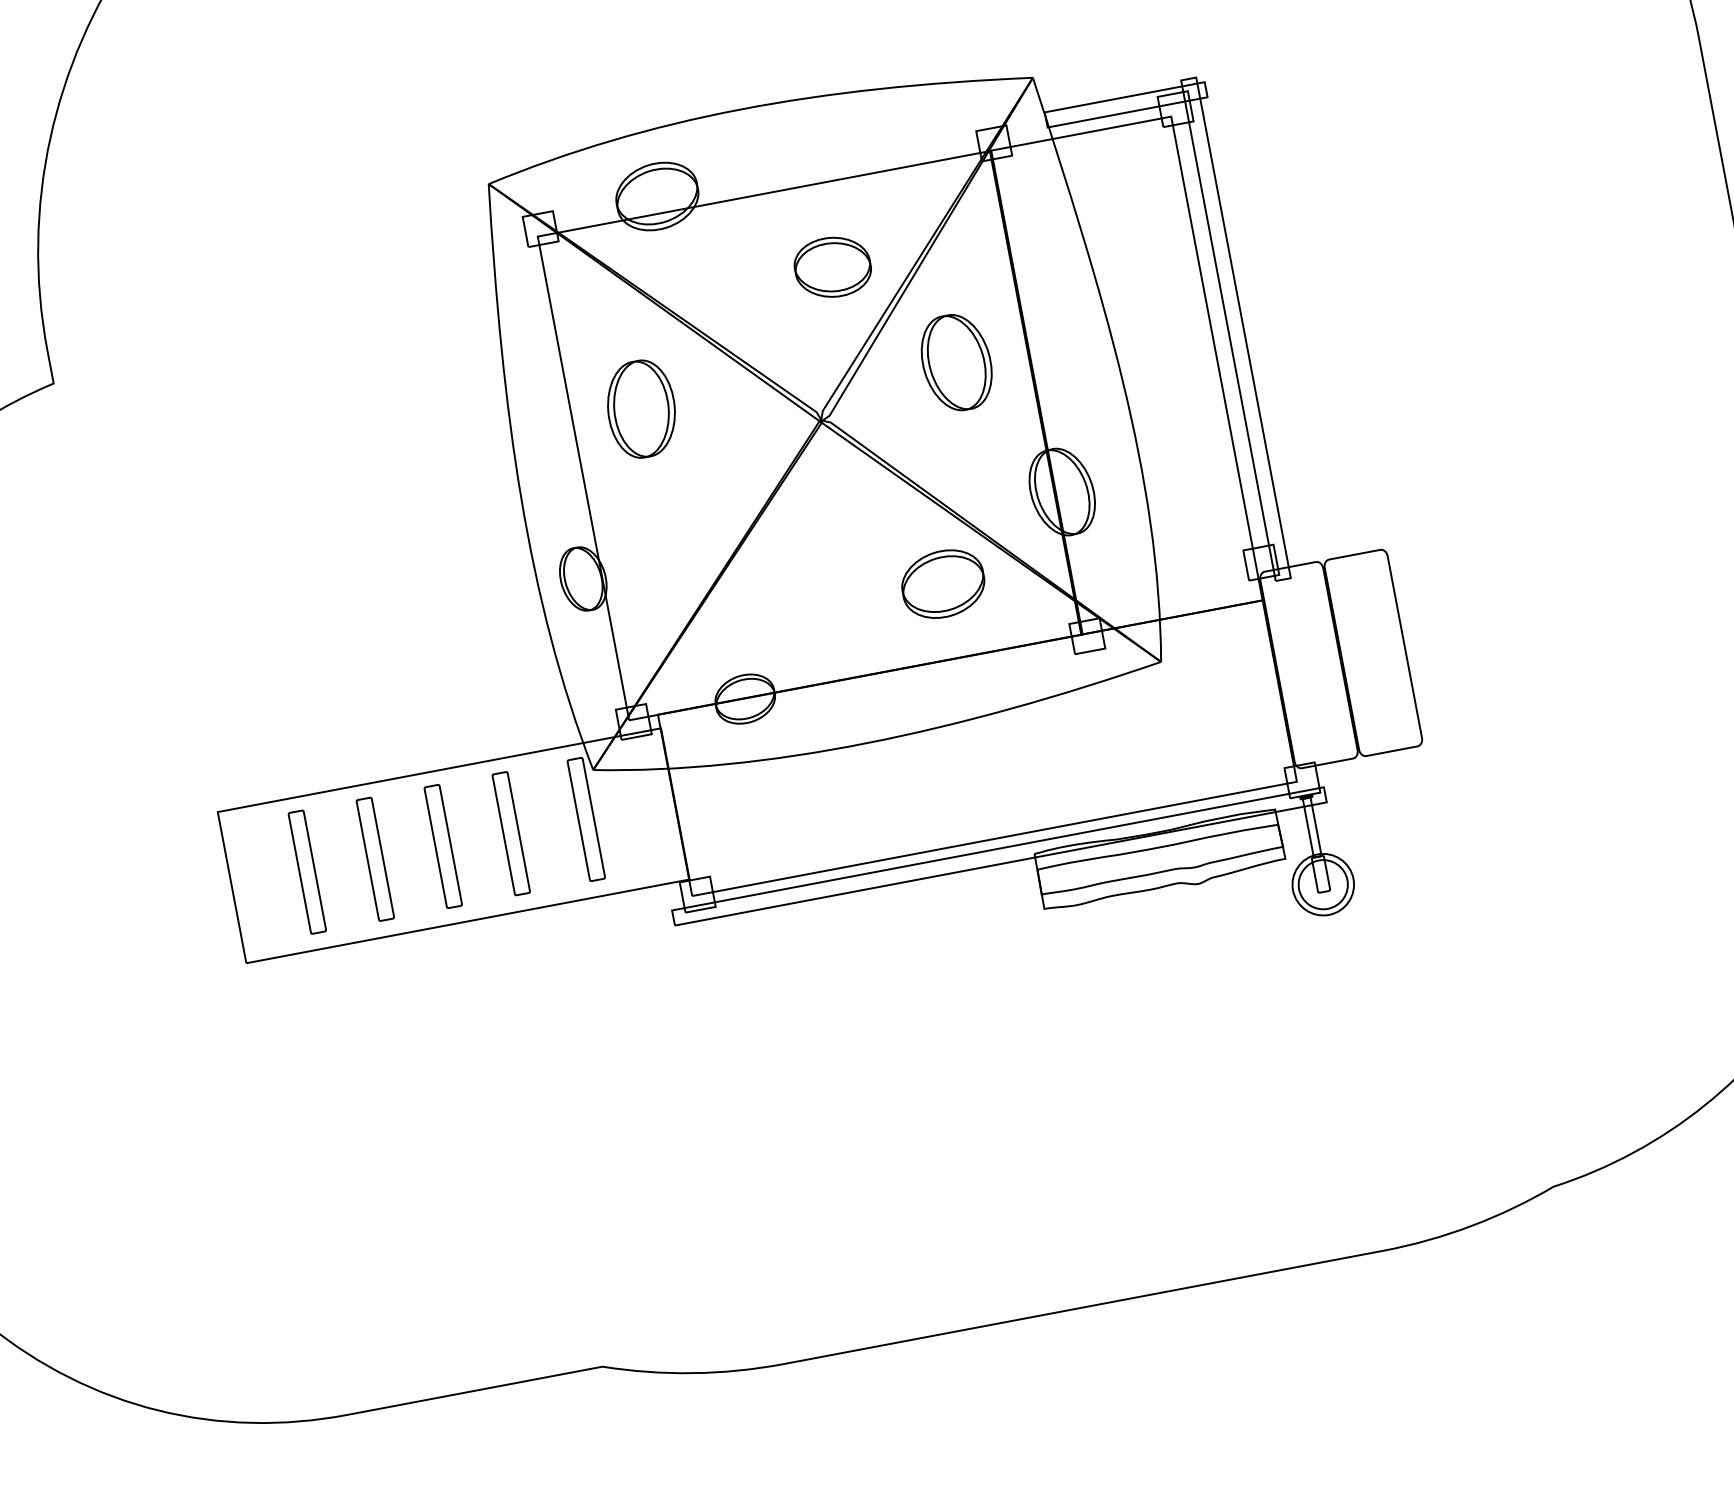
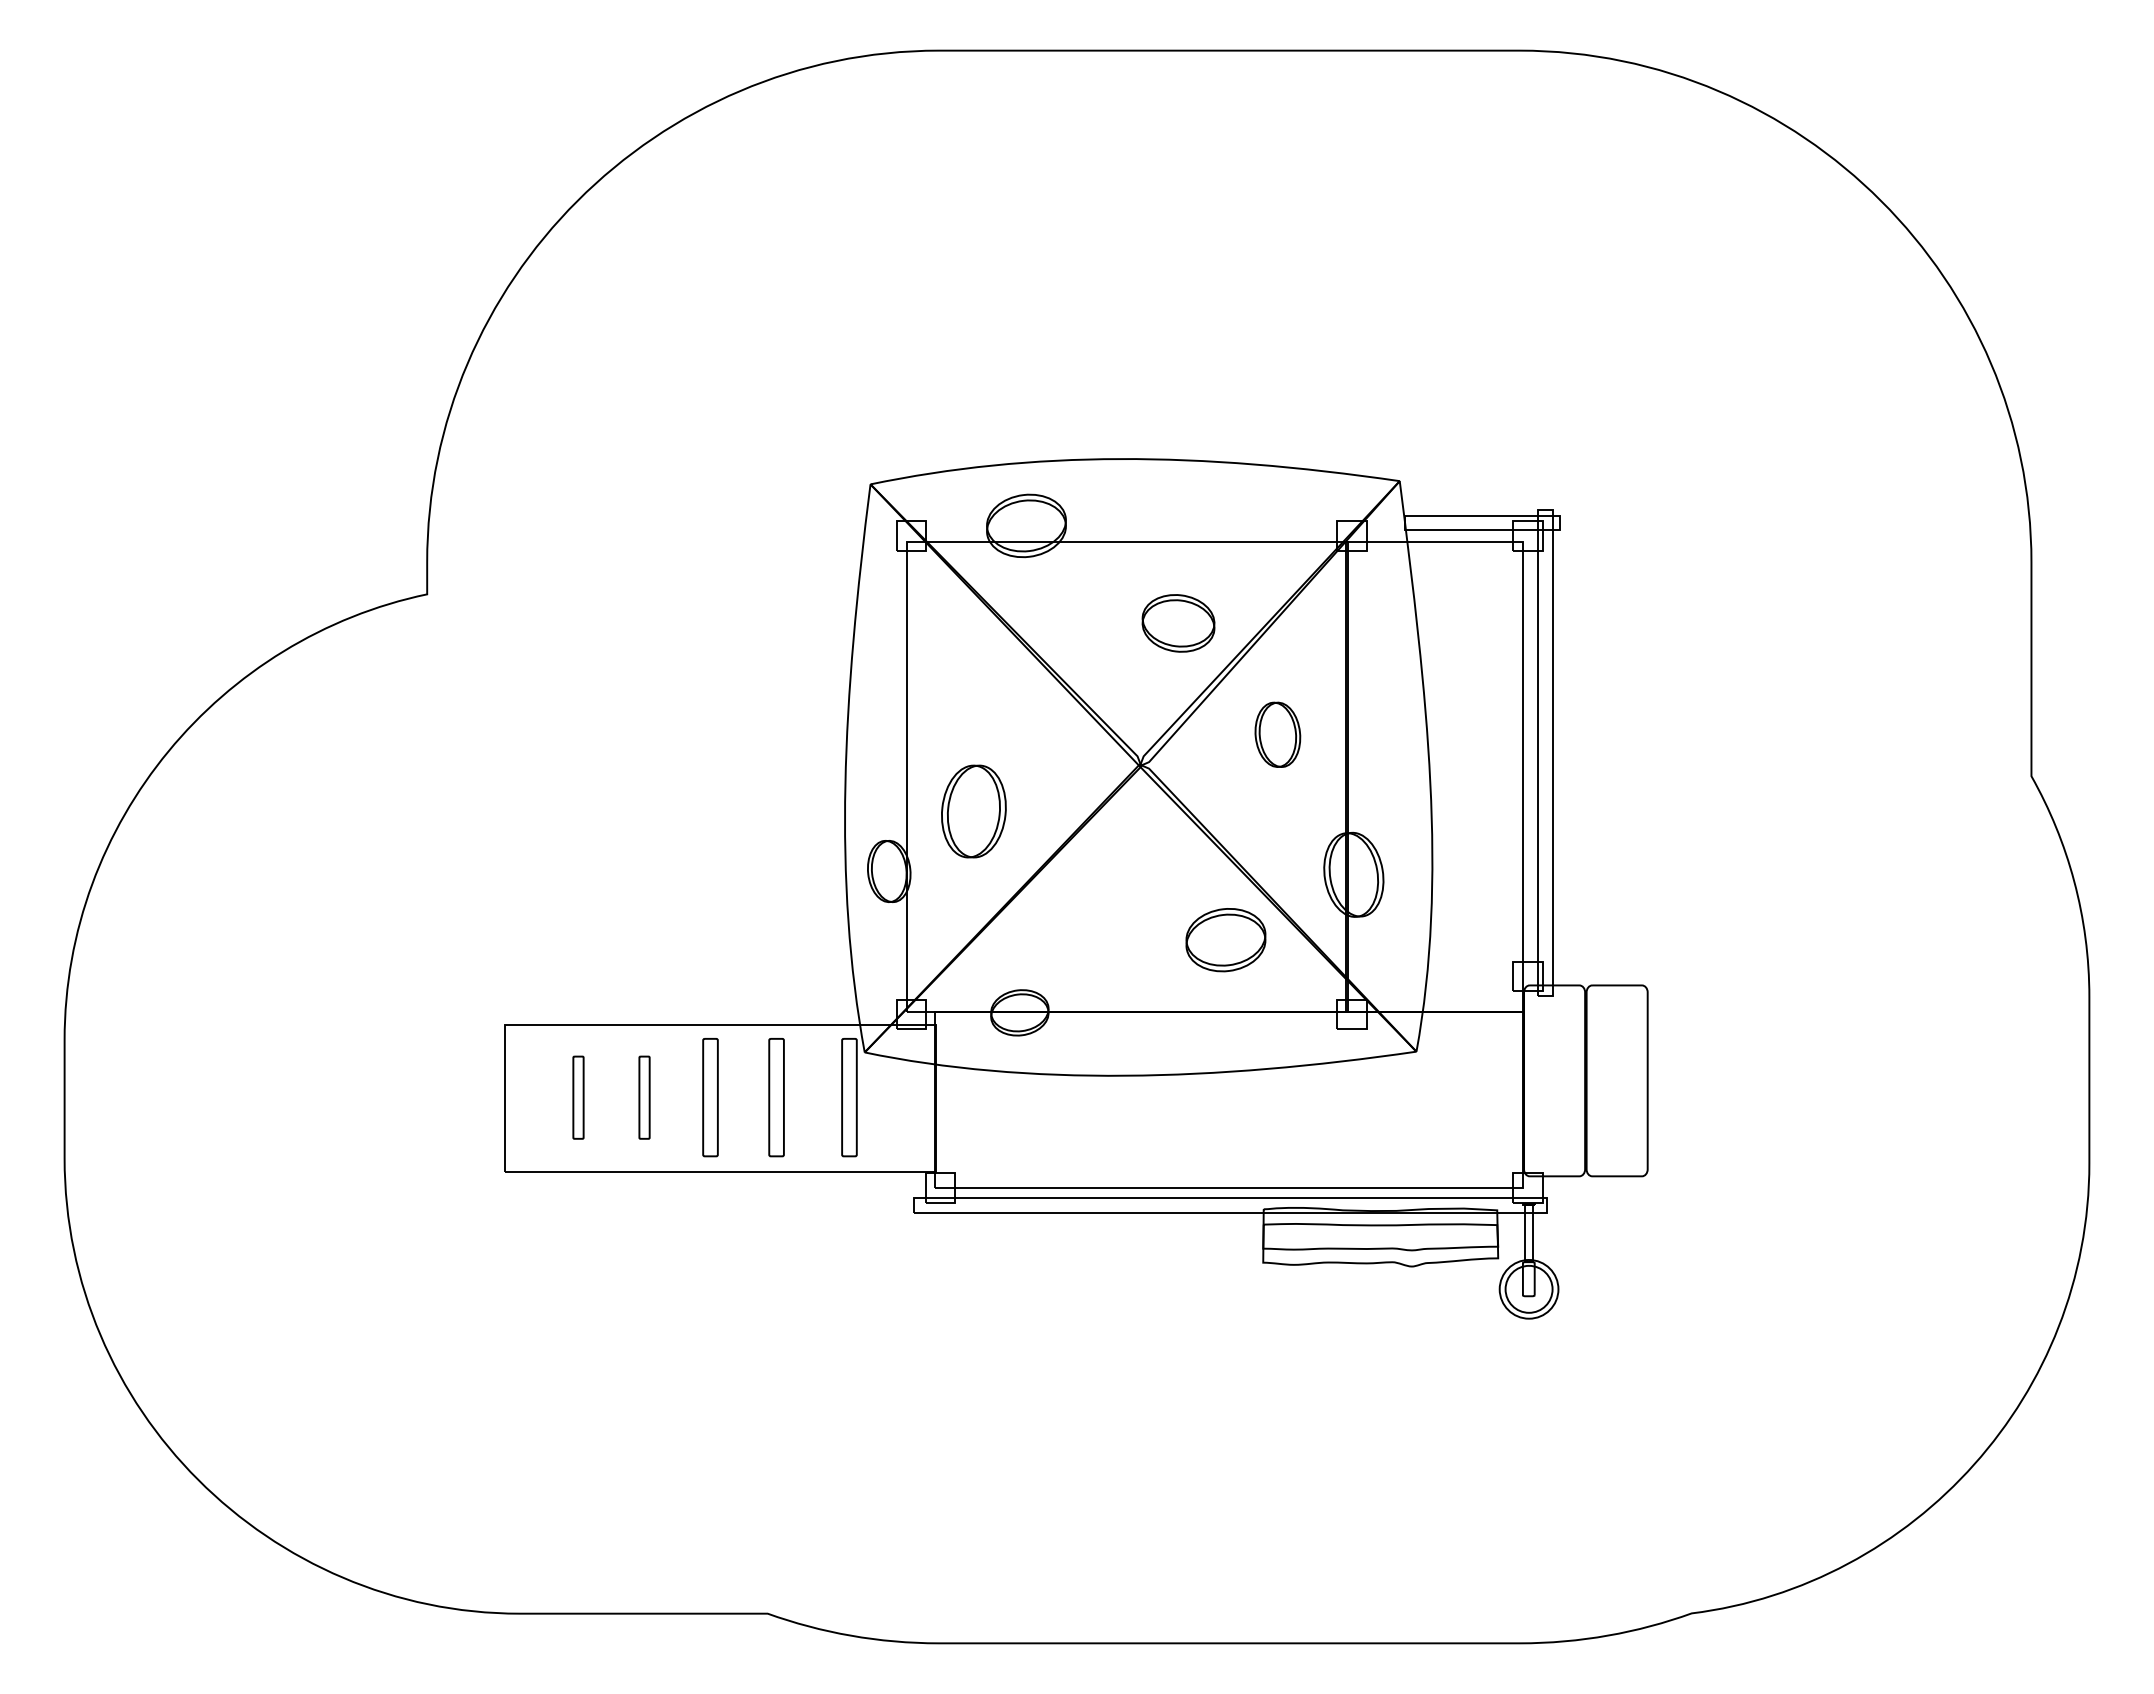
part: (956, 362) -> (1277, 734), size x0.7
part: (641, 409) -> (973, 811), moved
part: (375, 859) -> (644, 1097), size x0.7
part: (307, 872) -> (578, 1097), size x0.7

